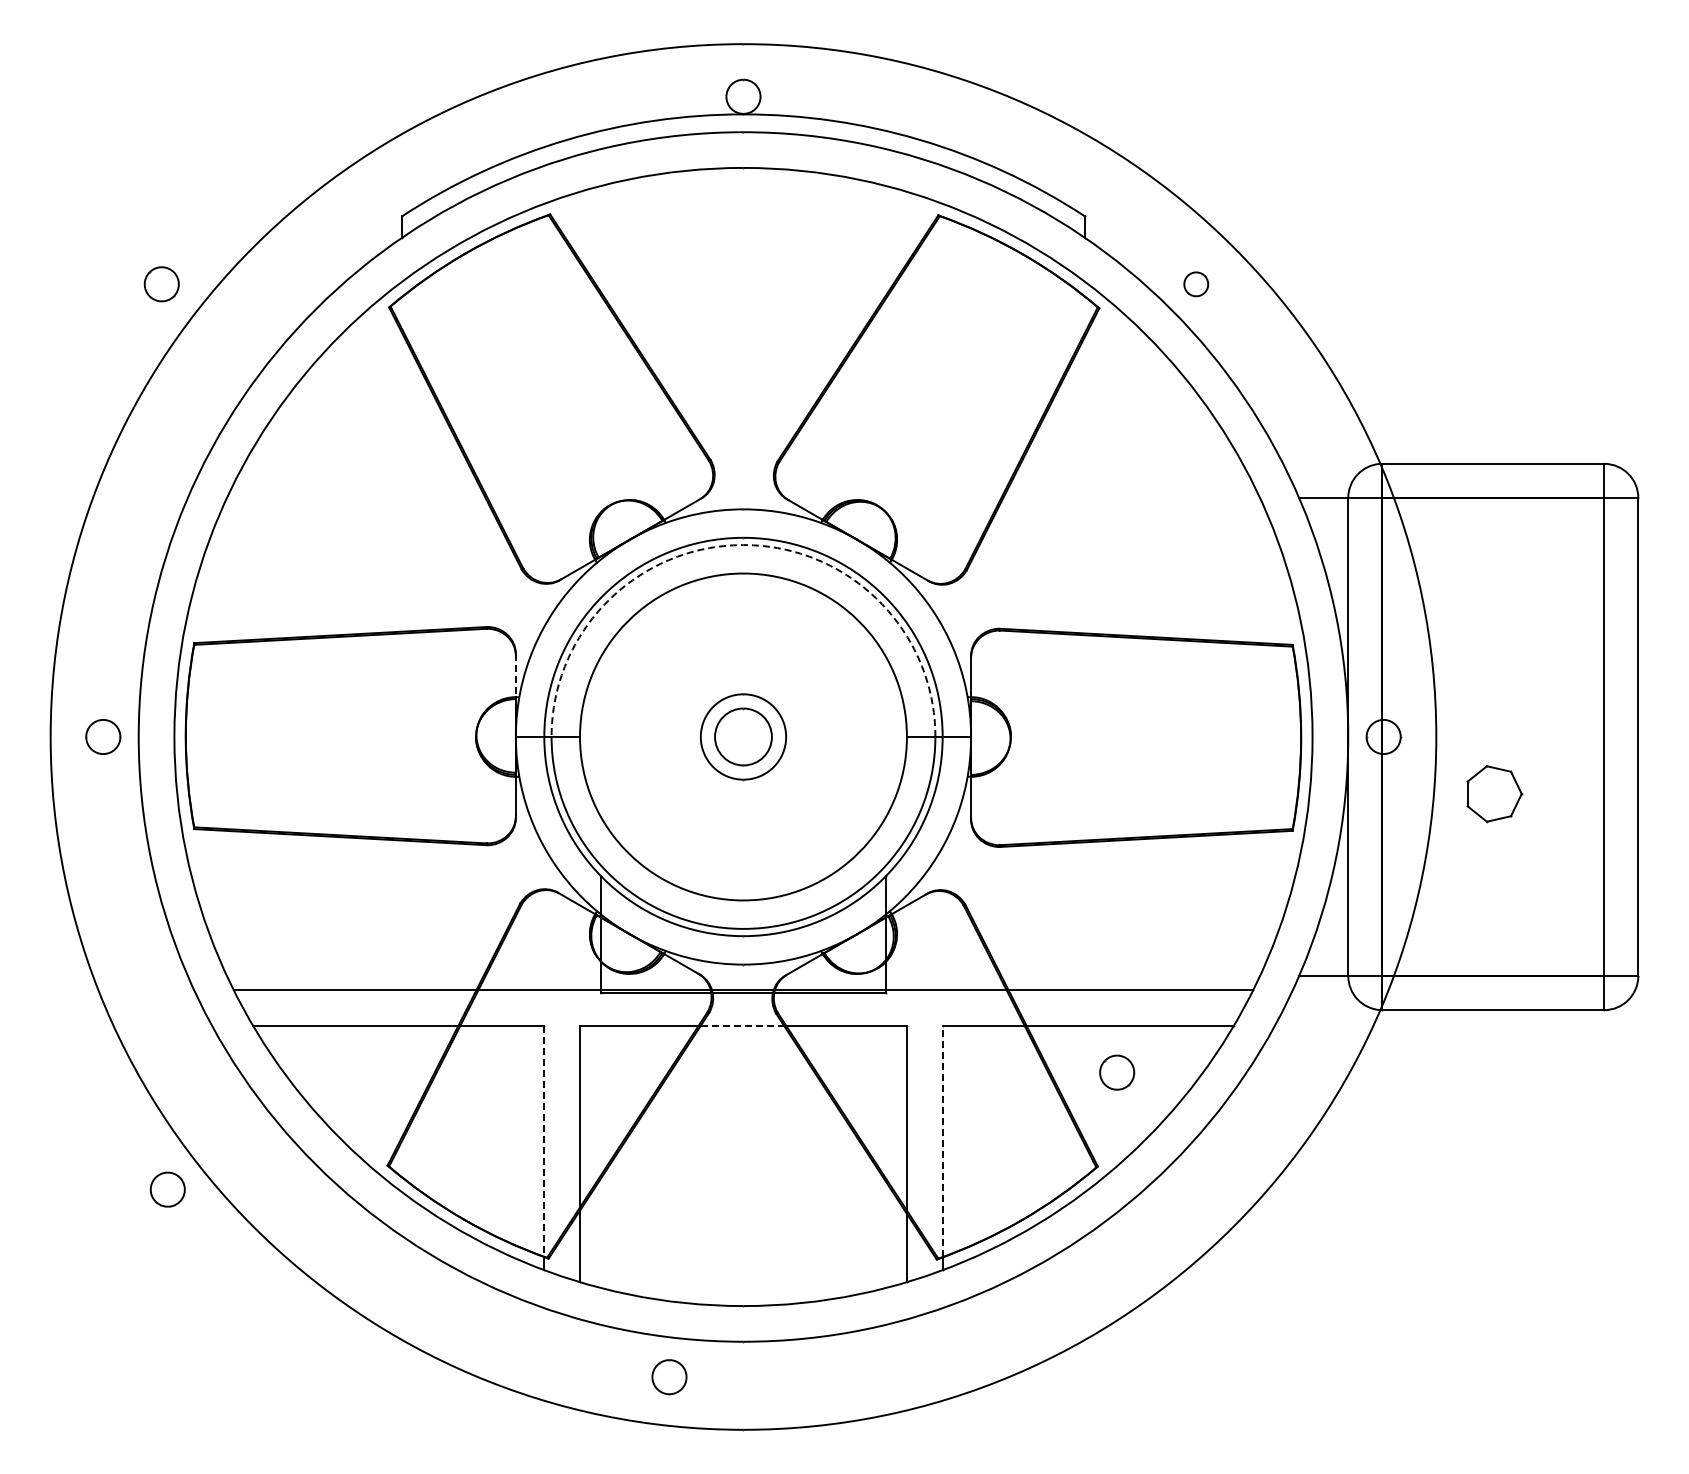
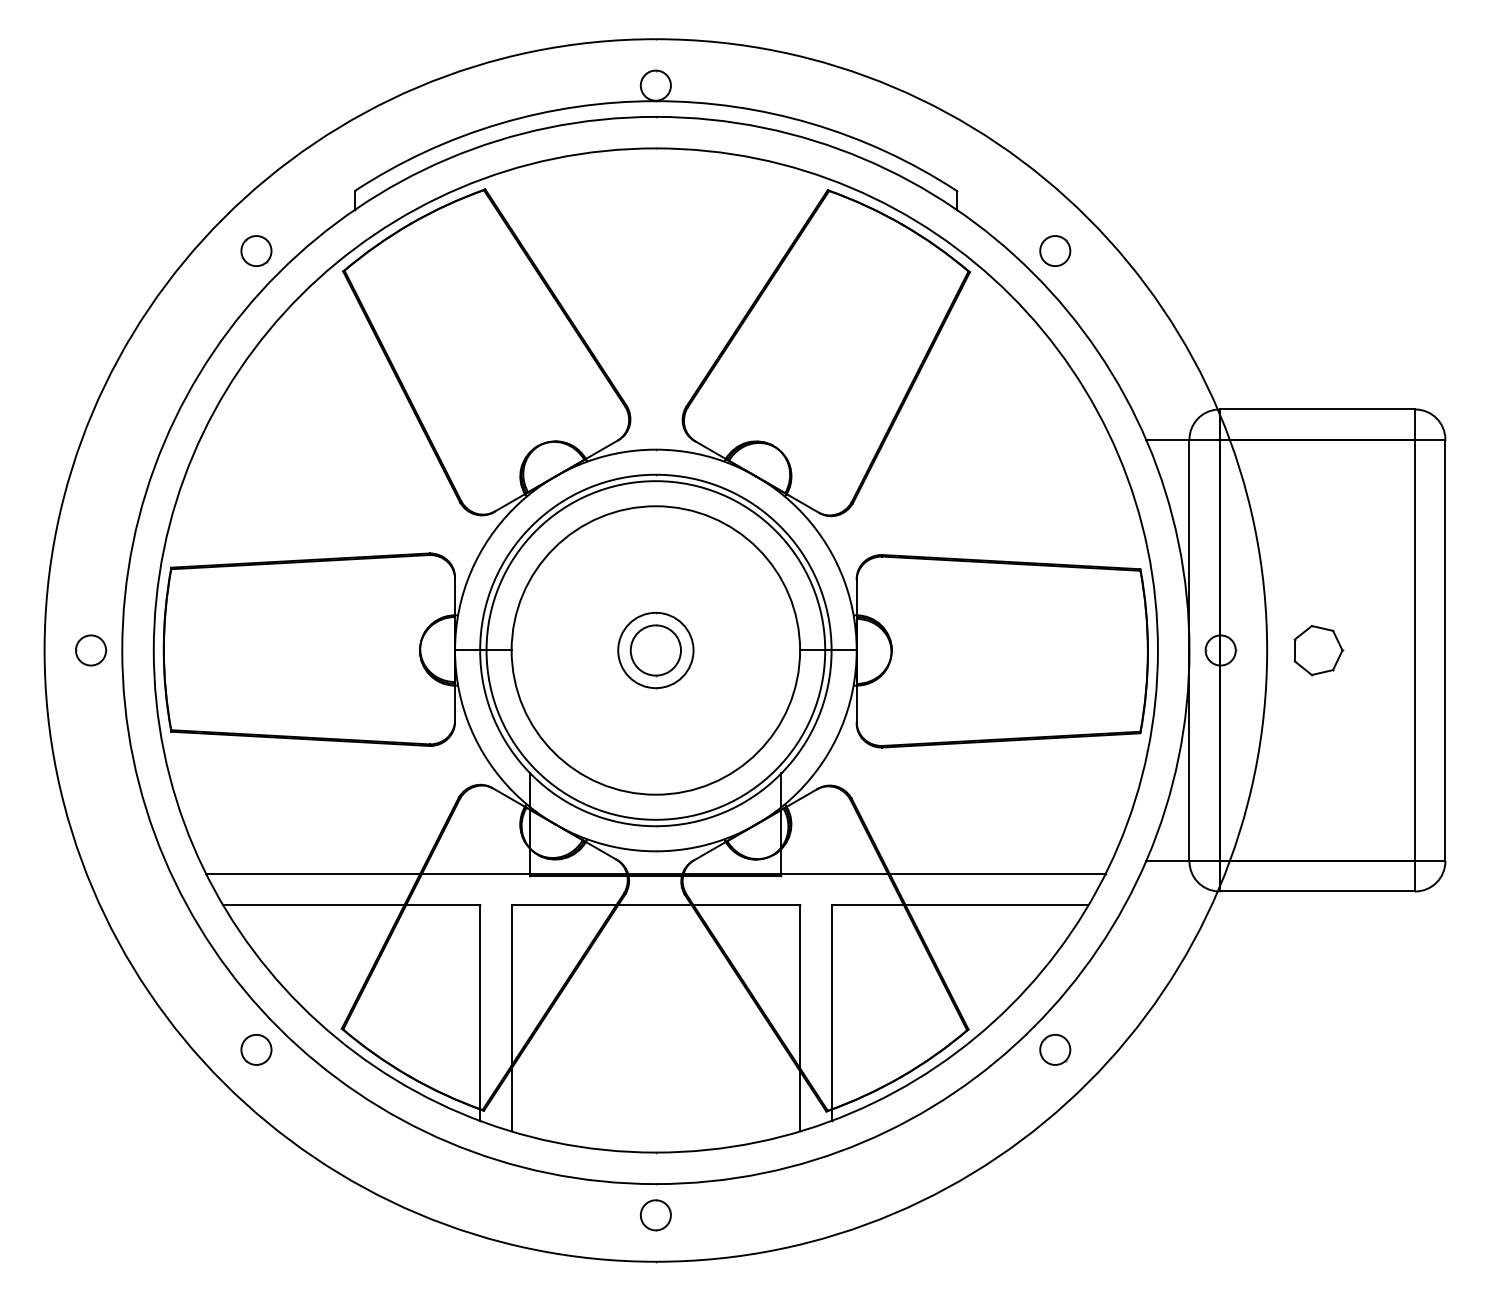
part: (161, 284) -> (256, 251), moved
part: (1196, 284) -> (1055, 251), size x1.43
arc: (743, 545) -> (655, 481), dashed -> solid
line: (515, 675) -> (454, 596), dashed -> solid
part: (1494, 794) -> (1318, 650), moved
line: (742, 1025) -> (655, 905), dashed -> solid
part: (1117, 1072) -> (1055, 1049), moved
line: (544, 1141) -> (480, 1007), dashed -> solid
line: (942, 1141) -> (831, 1007), dashed -> solid
part: (167, 1189) -> (256, 1049), moved
part: (669, 1377) -> (655, 1215), moved

